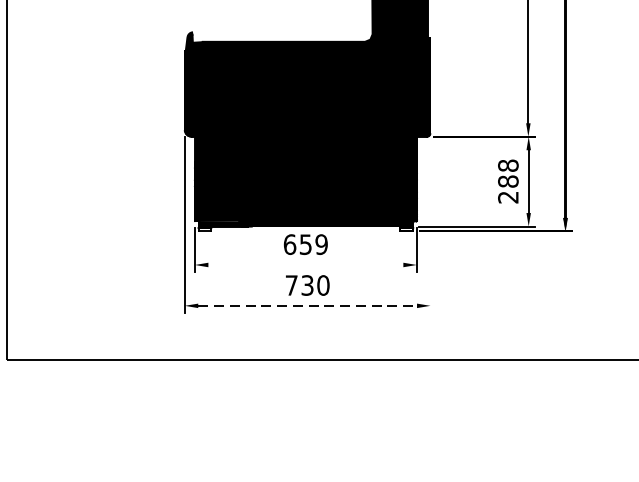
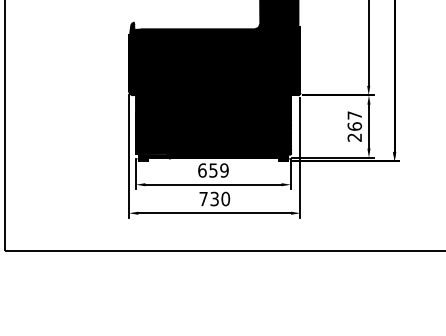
text: (507, 172) -> (354, 120), 288 -> 267
line: (430, 225) -> (300, 157), added
line: (305, 264) -> (213, 184), added
line: (308, 306) -> (215, 213), dashed -> solid

